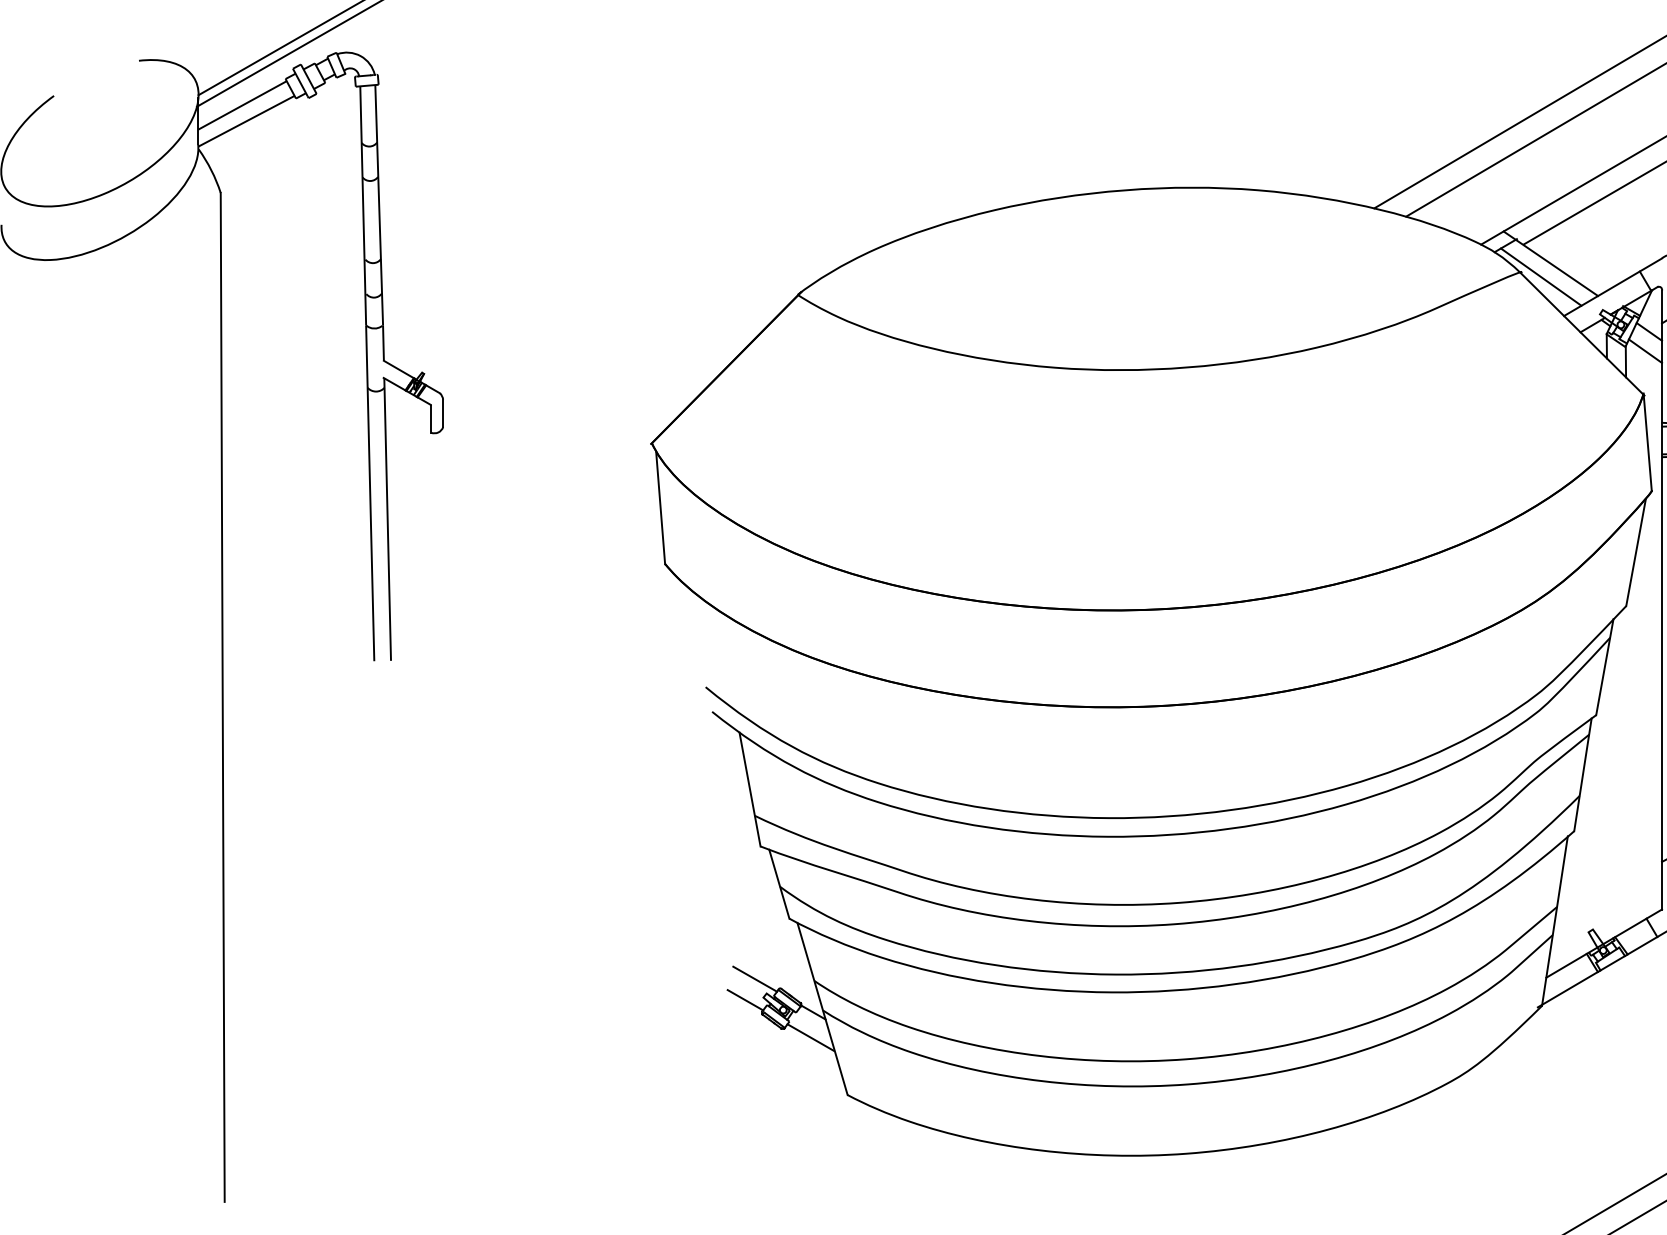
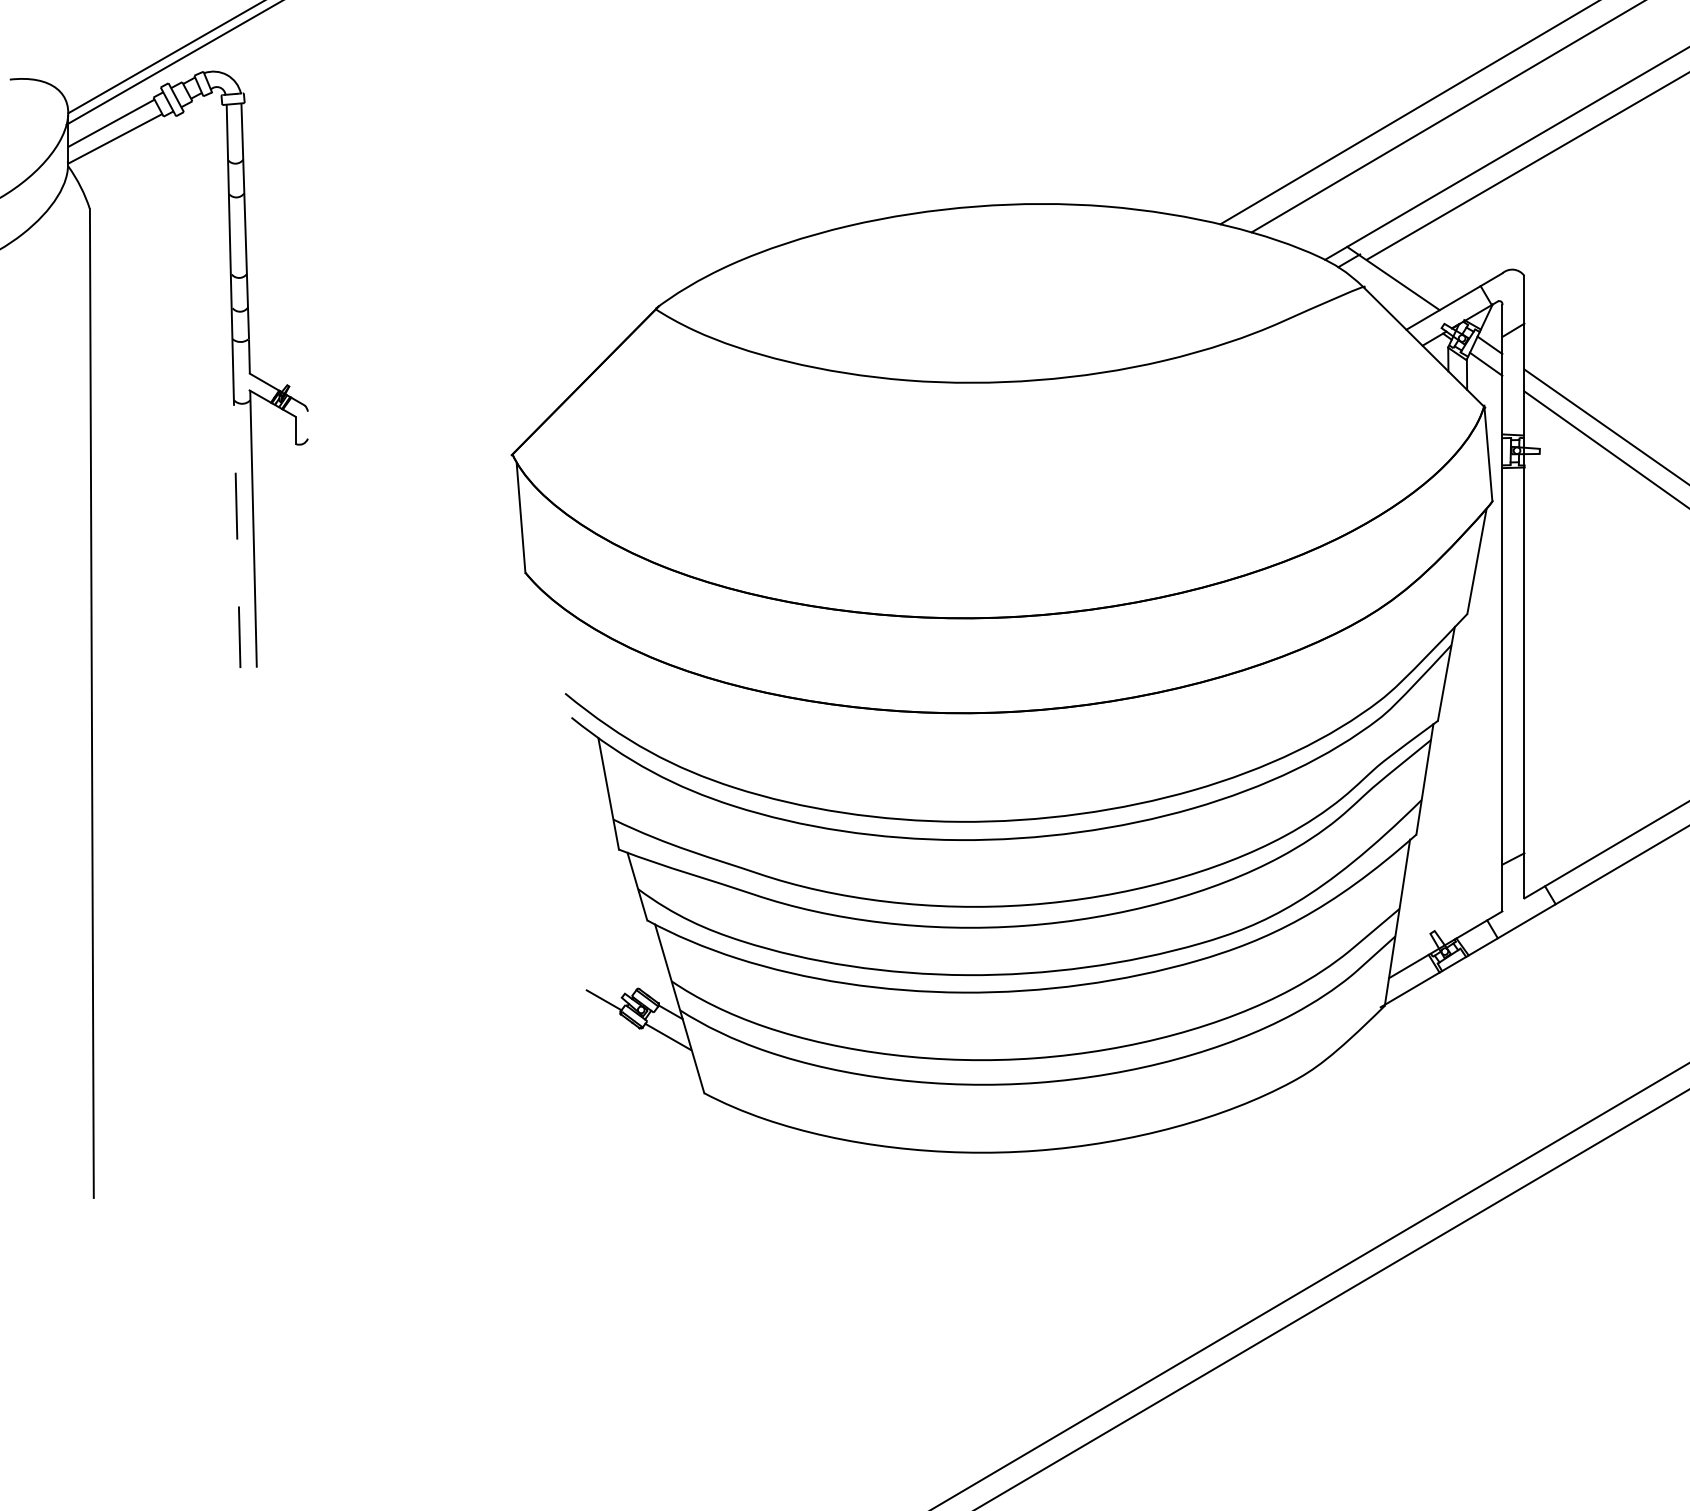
line: (1540, 276) -> (1383, 291), removed
line: (442, 412) -> (307, 424), removed
line: (370, 493) -> (236, 503), solid -> dashed
line: (754, 979) -> (613, 979), removed

